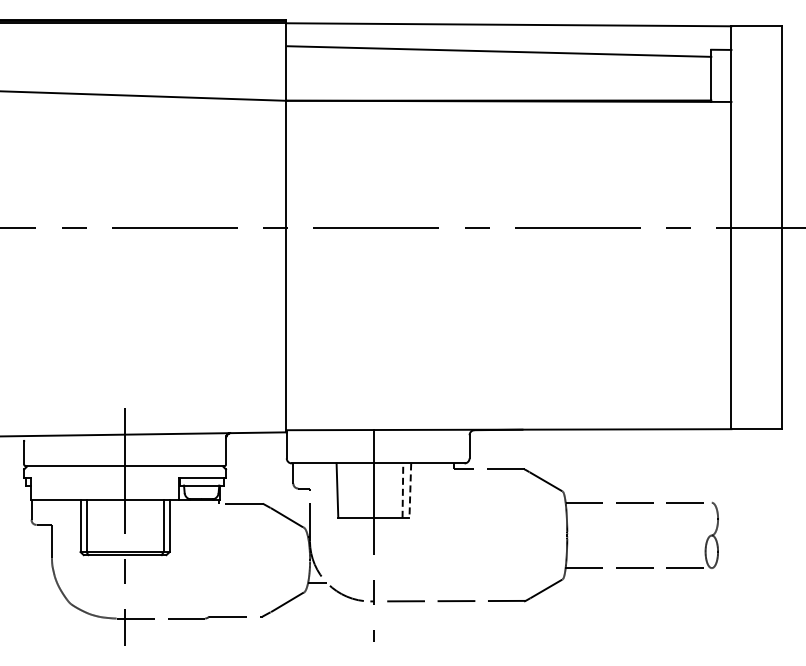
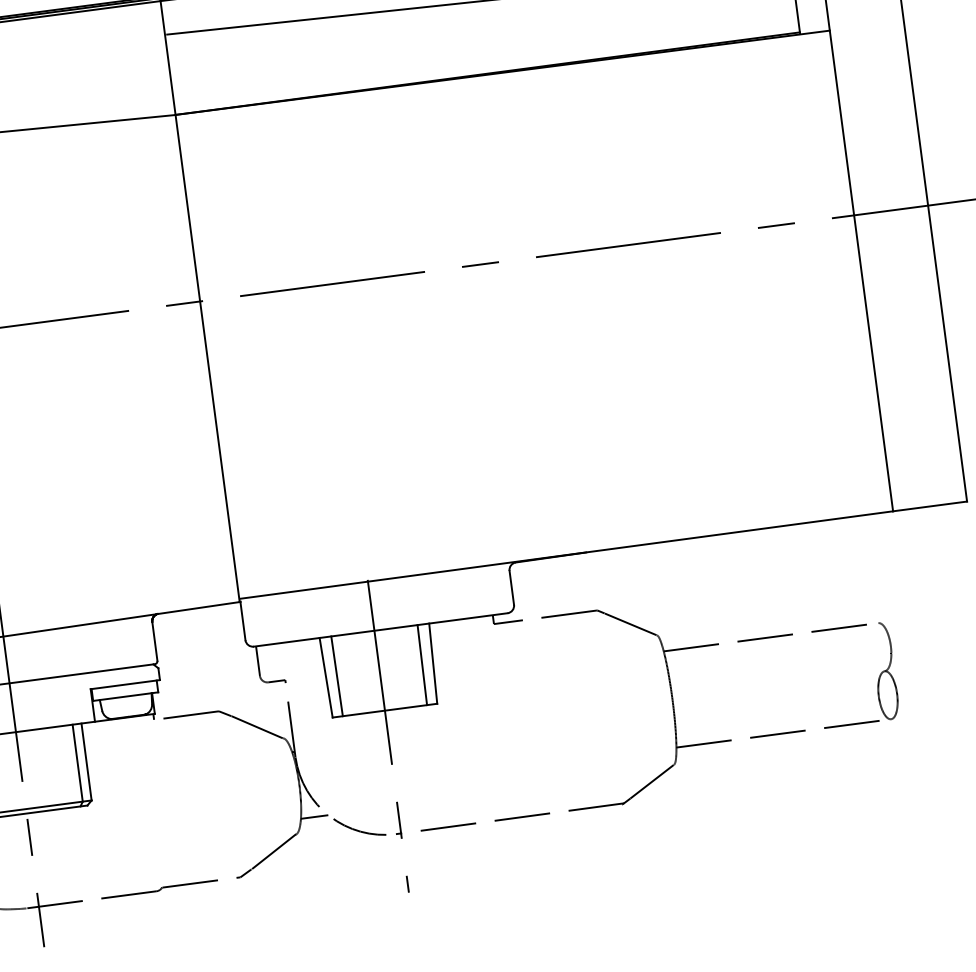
line: (344, 490) -> (336, 676), added
line: (402, 490) -> (421, 664), dashed -> solid
line: (410, 491) -> (433, 664), dashed -> solid

